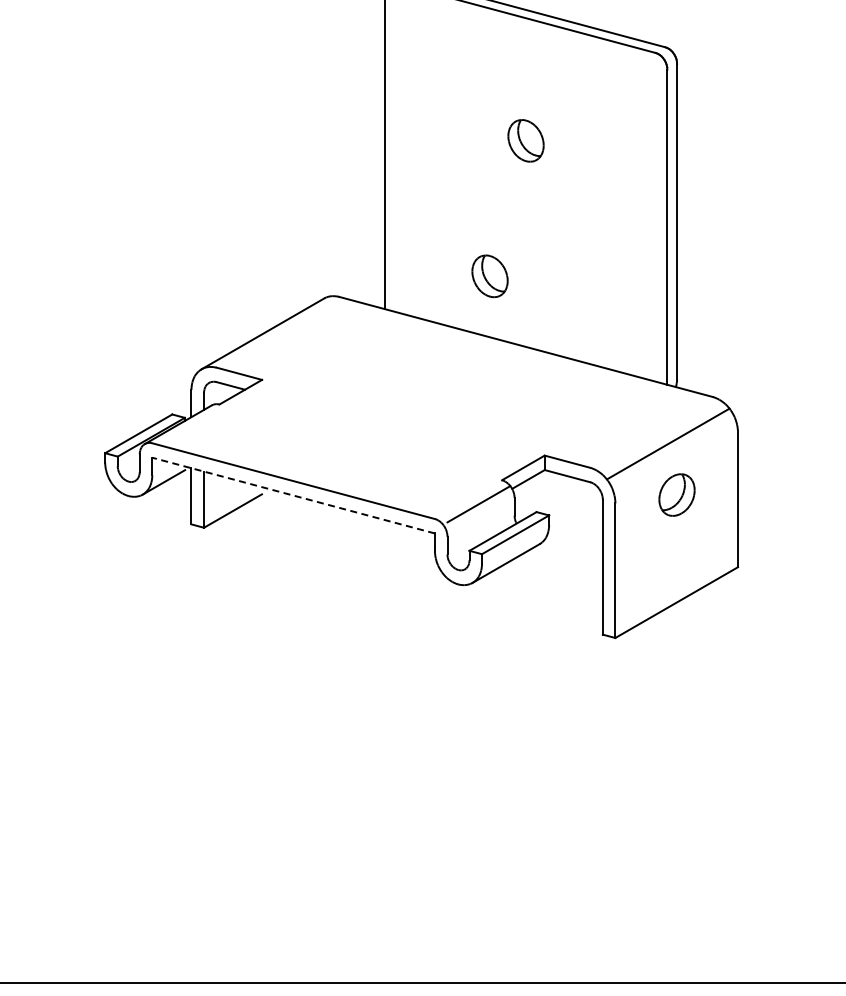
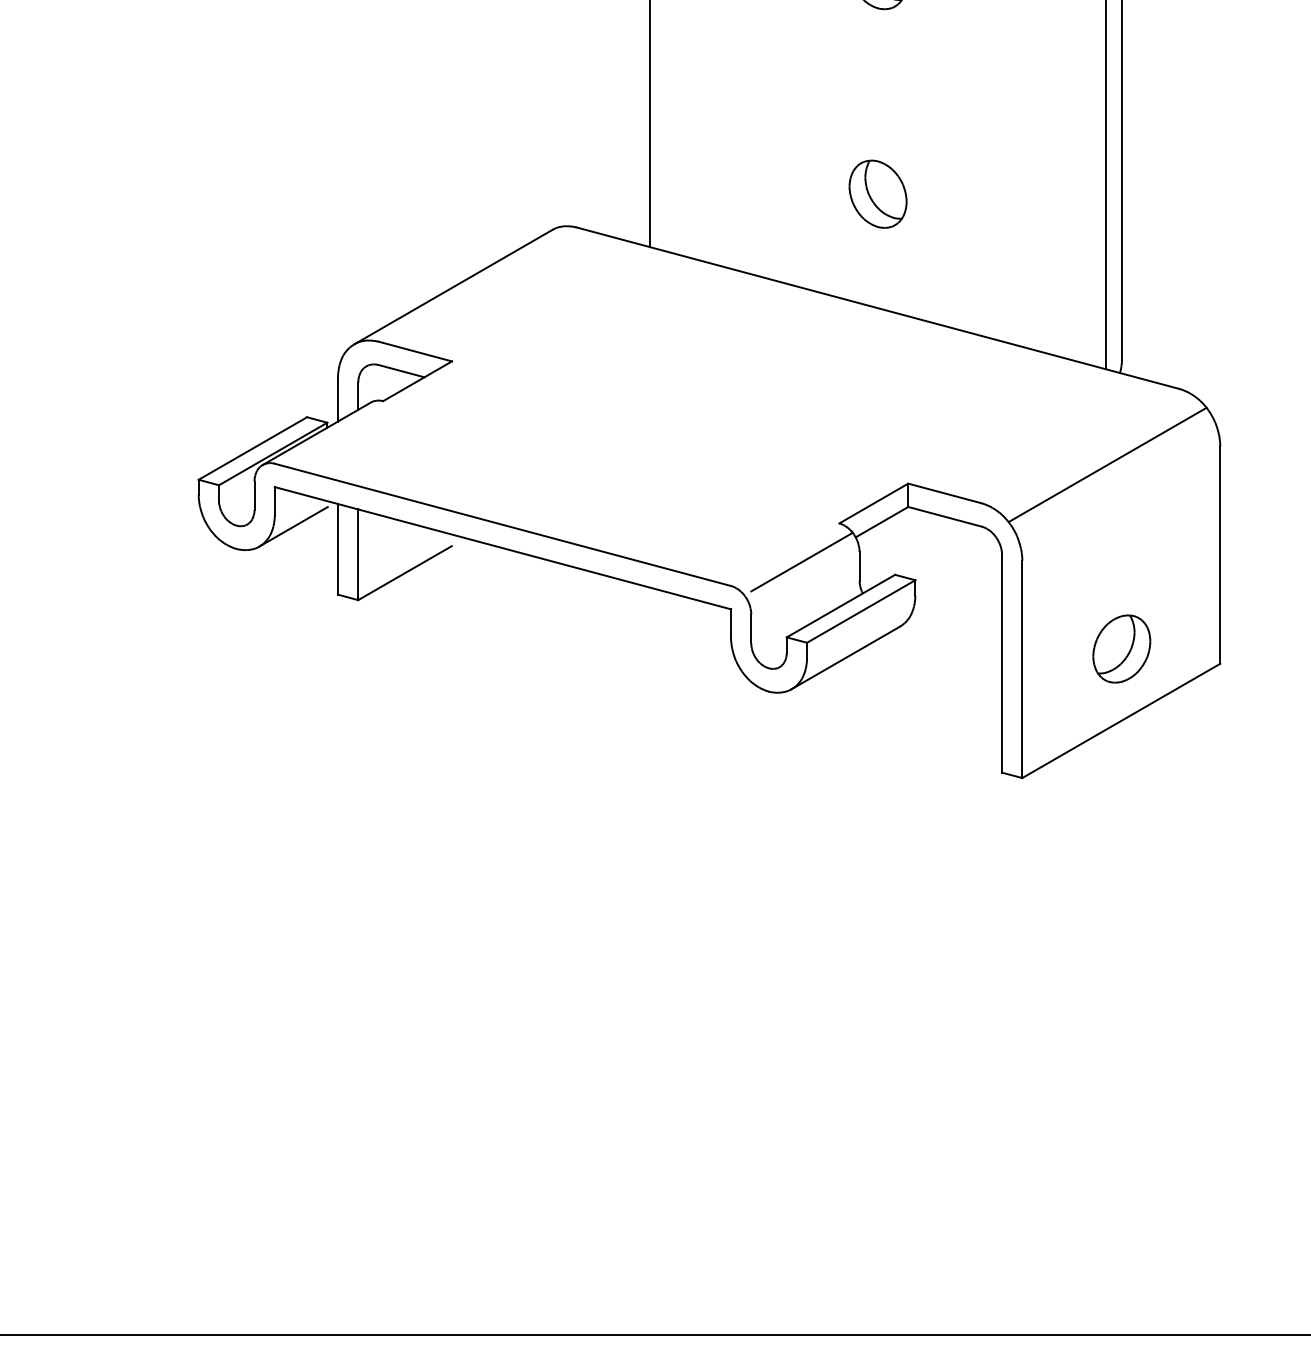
part: (489, 275) -> (877, 192), moved
part: (676, 494) -> (1120, 648), moved
line: (293, 495) -> (502, 548), dashed -> solid

